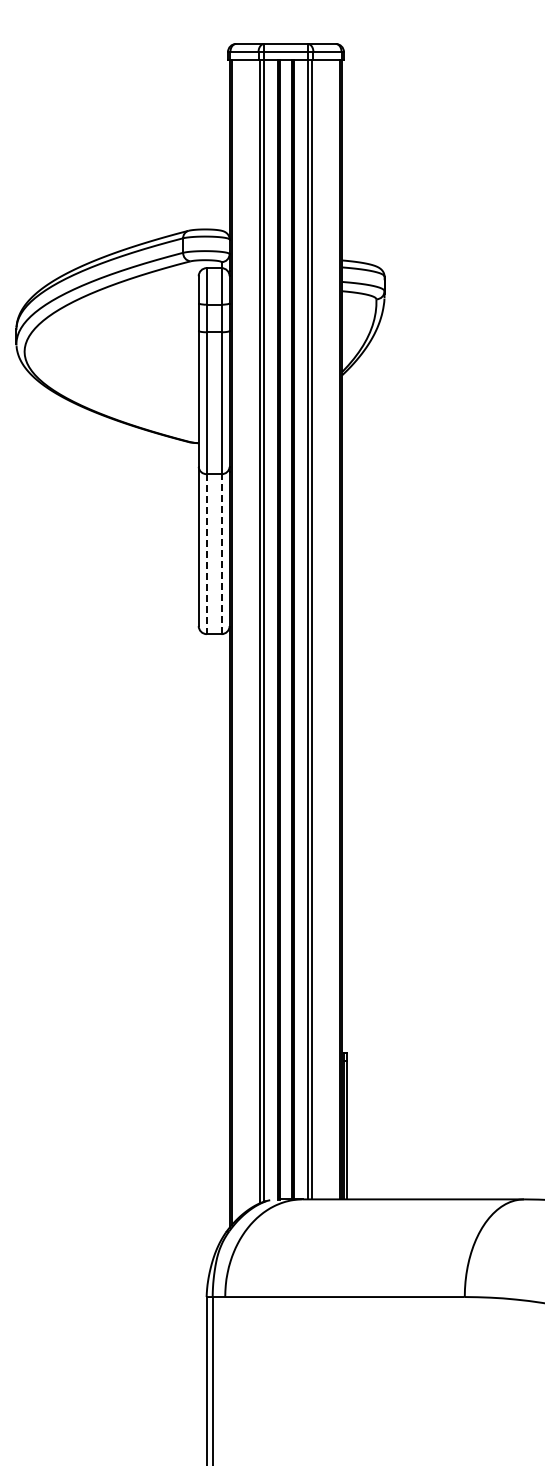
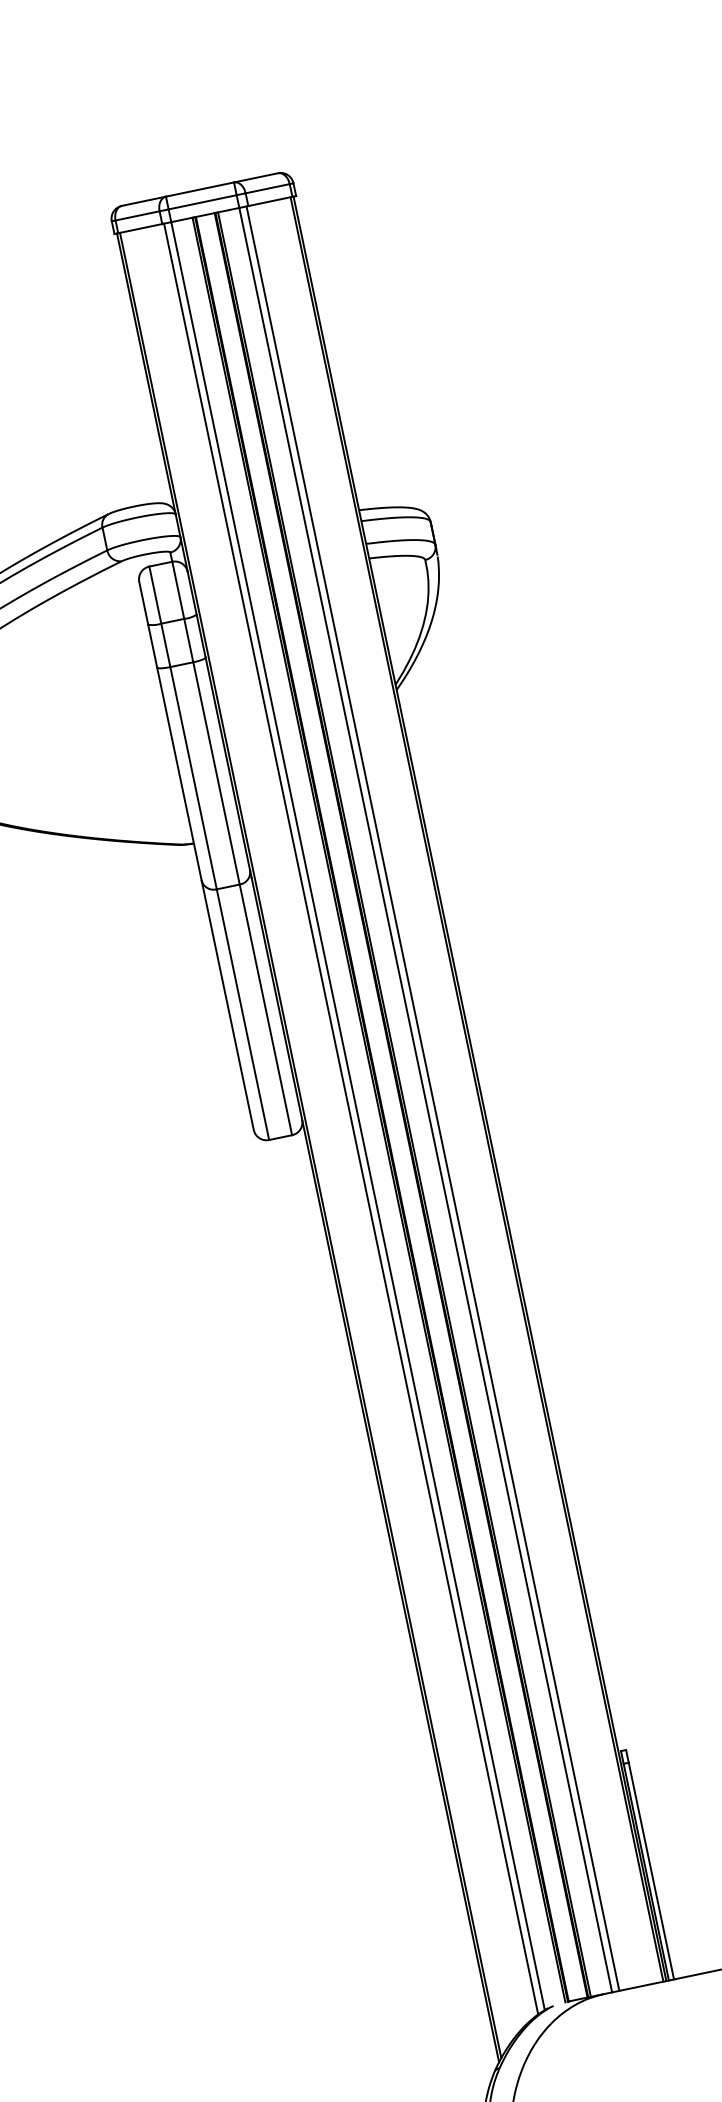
line: (221, 553) -> (265, 1008), dashed -> solid
line: (206, 554) -> (242, 1015), dashed -> solid

